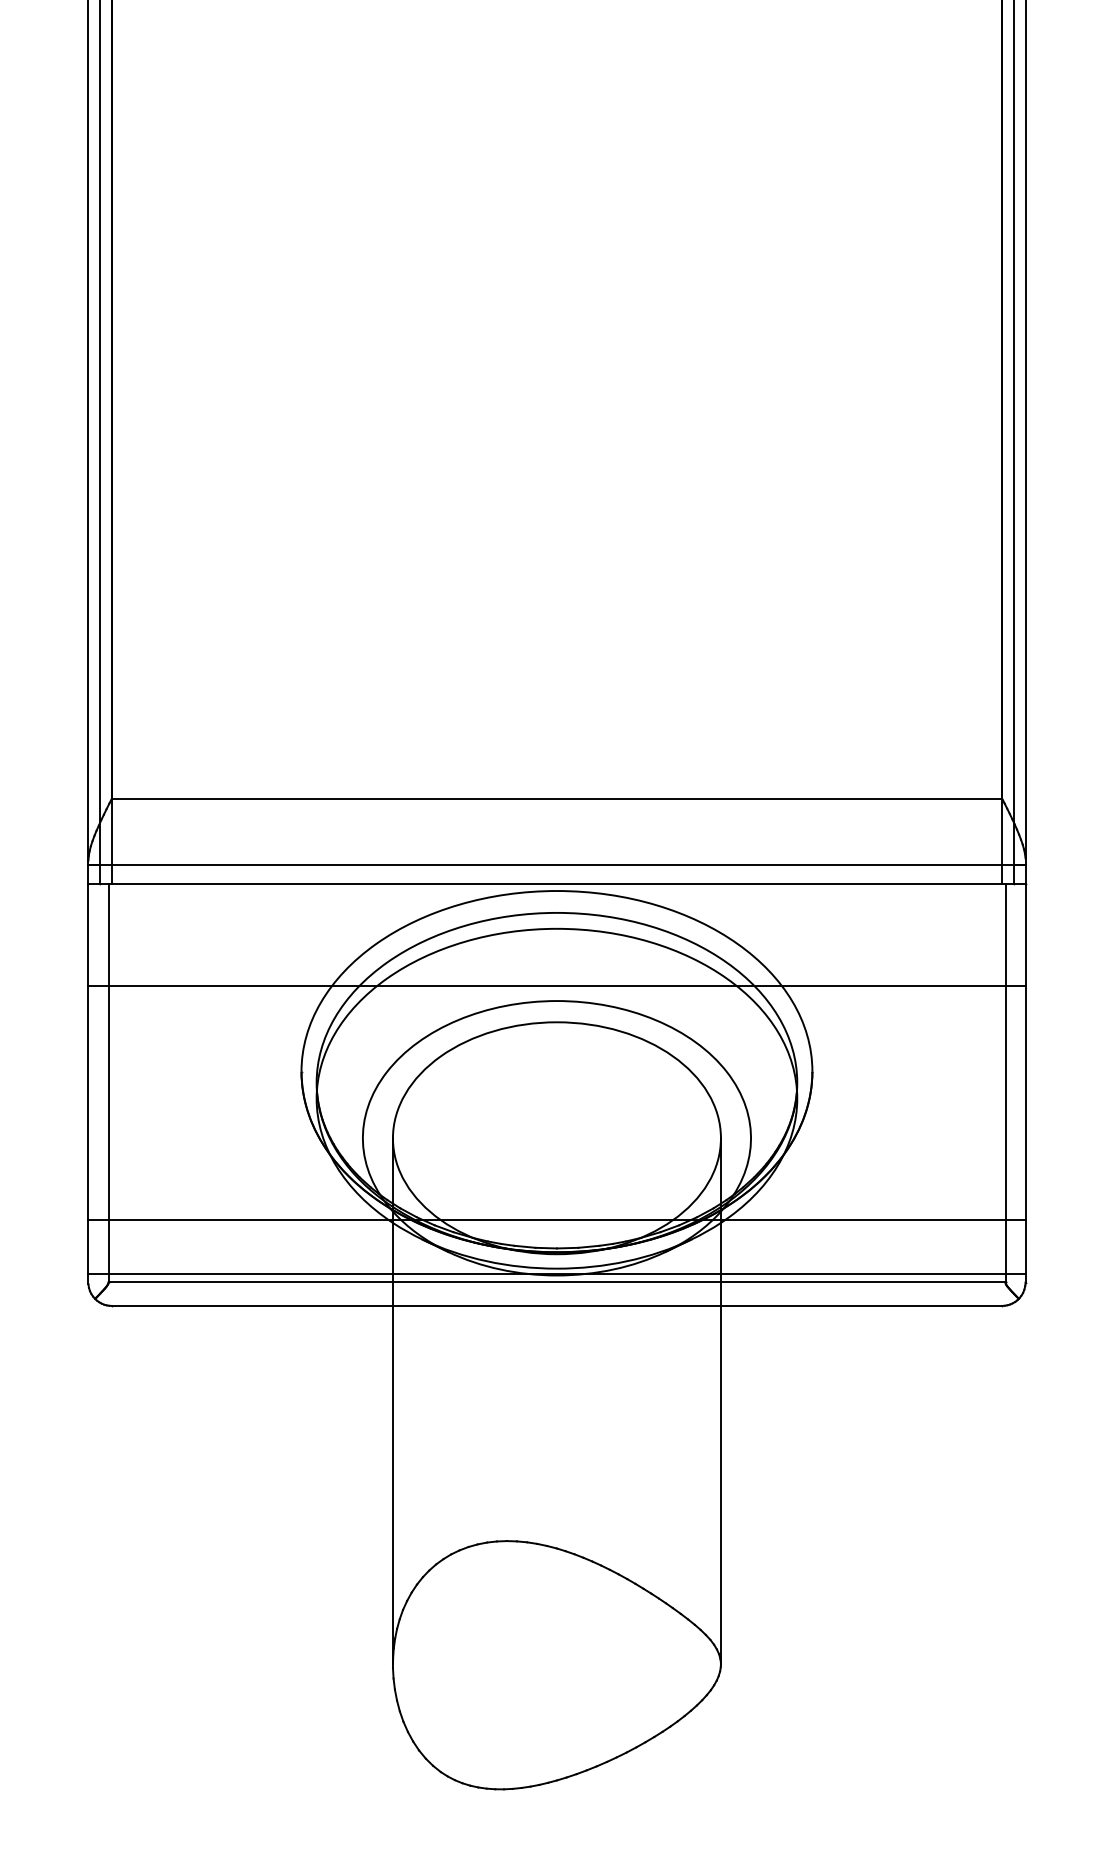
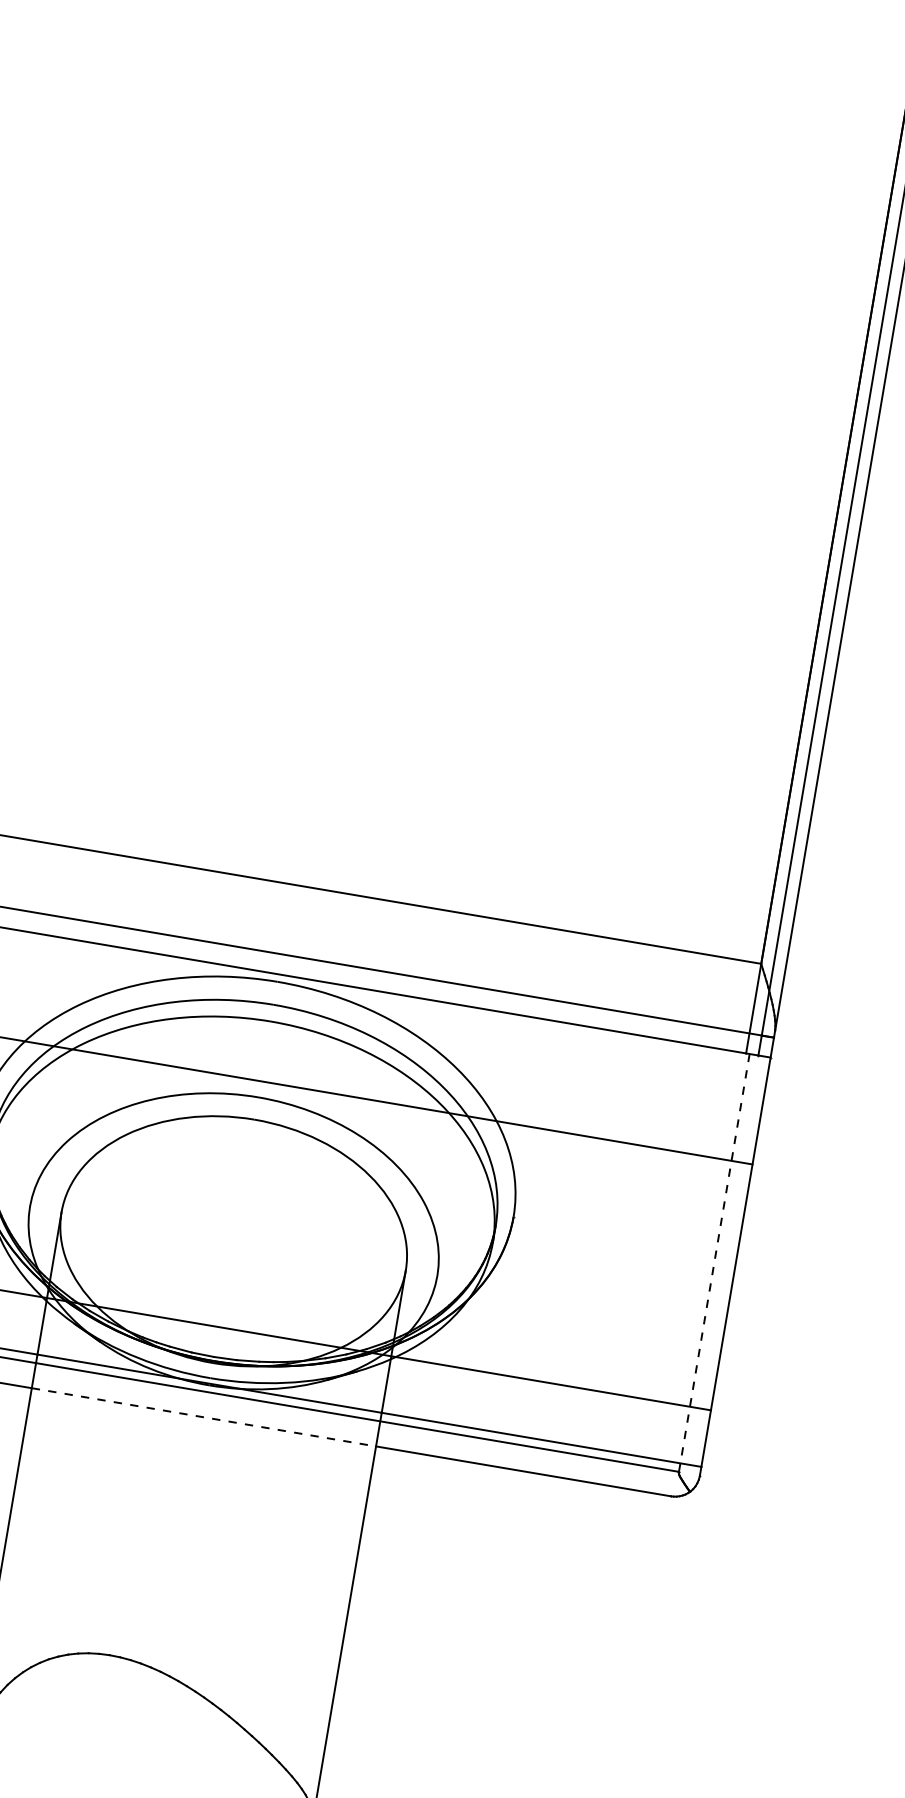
line: (1005, 1082) -> (714, 1262), solid -> dashed
line: (557, 1305) -> (204, 1416), solid -> dashed

